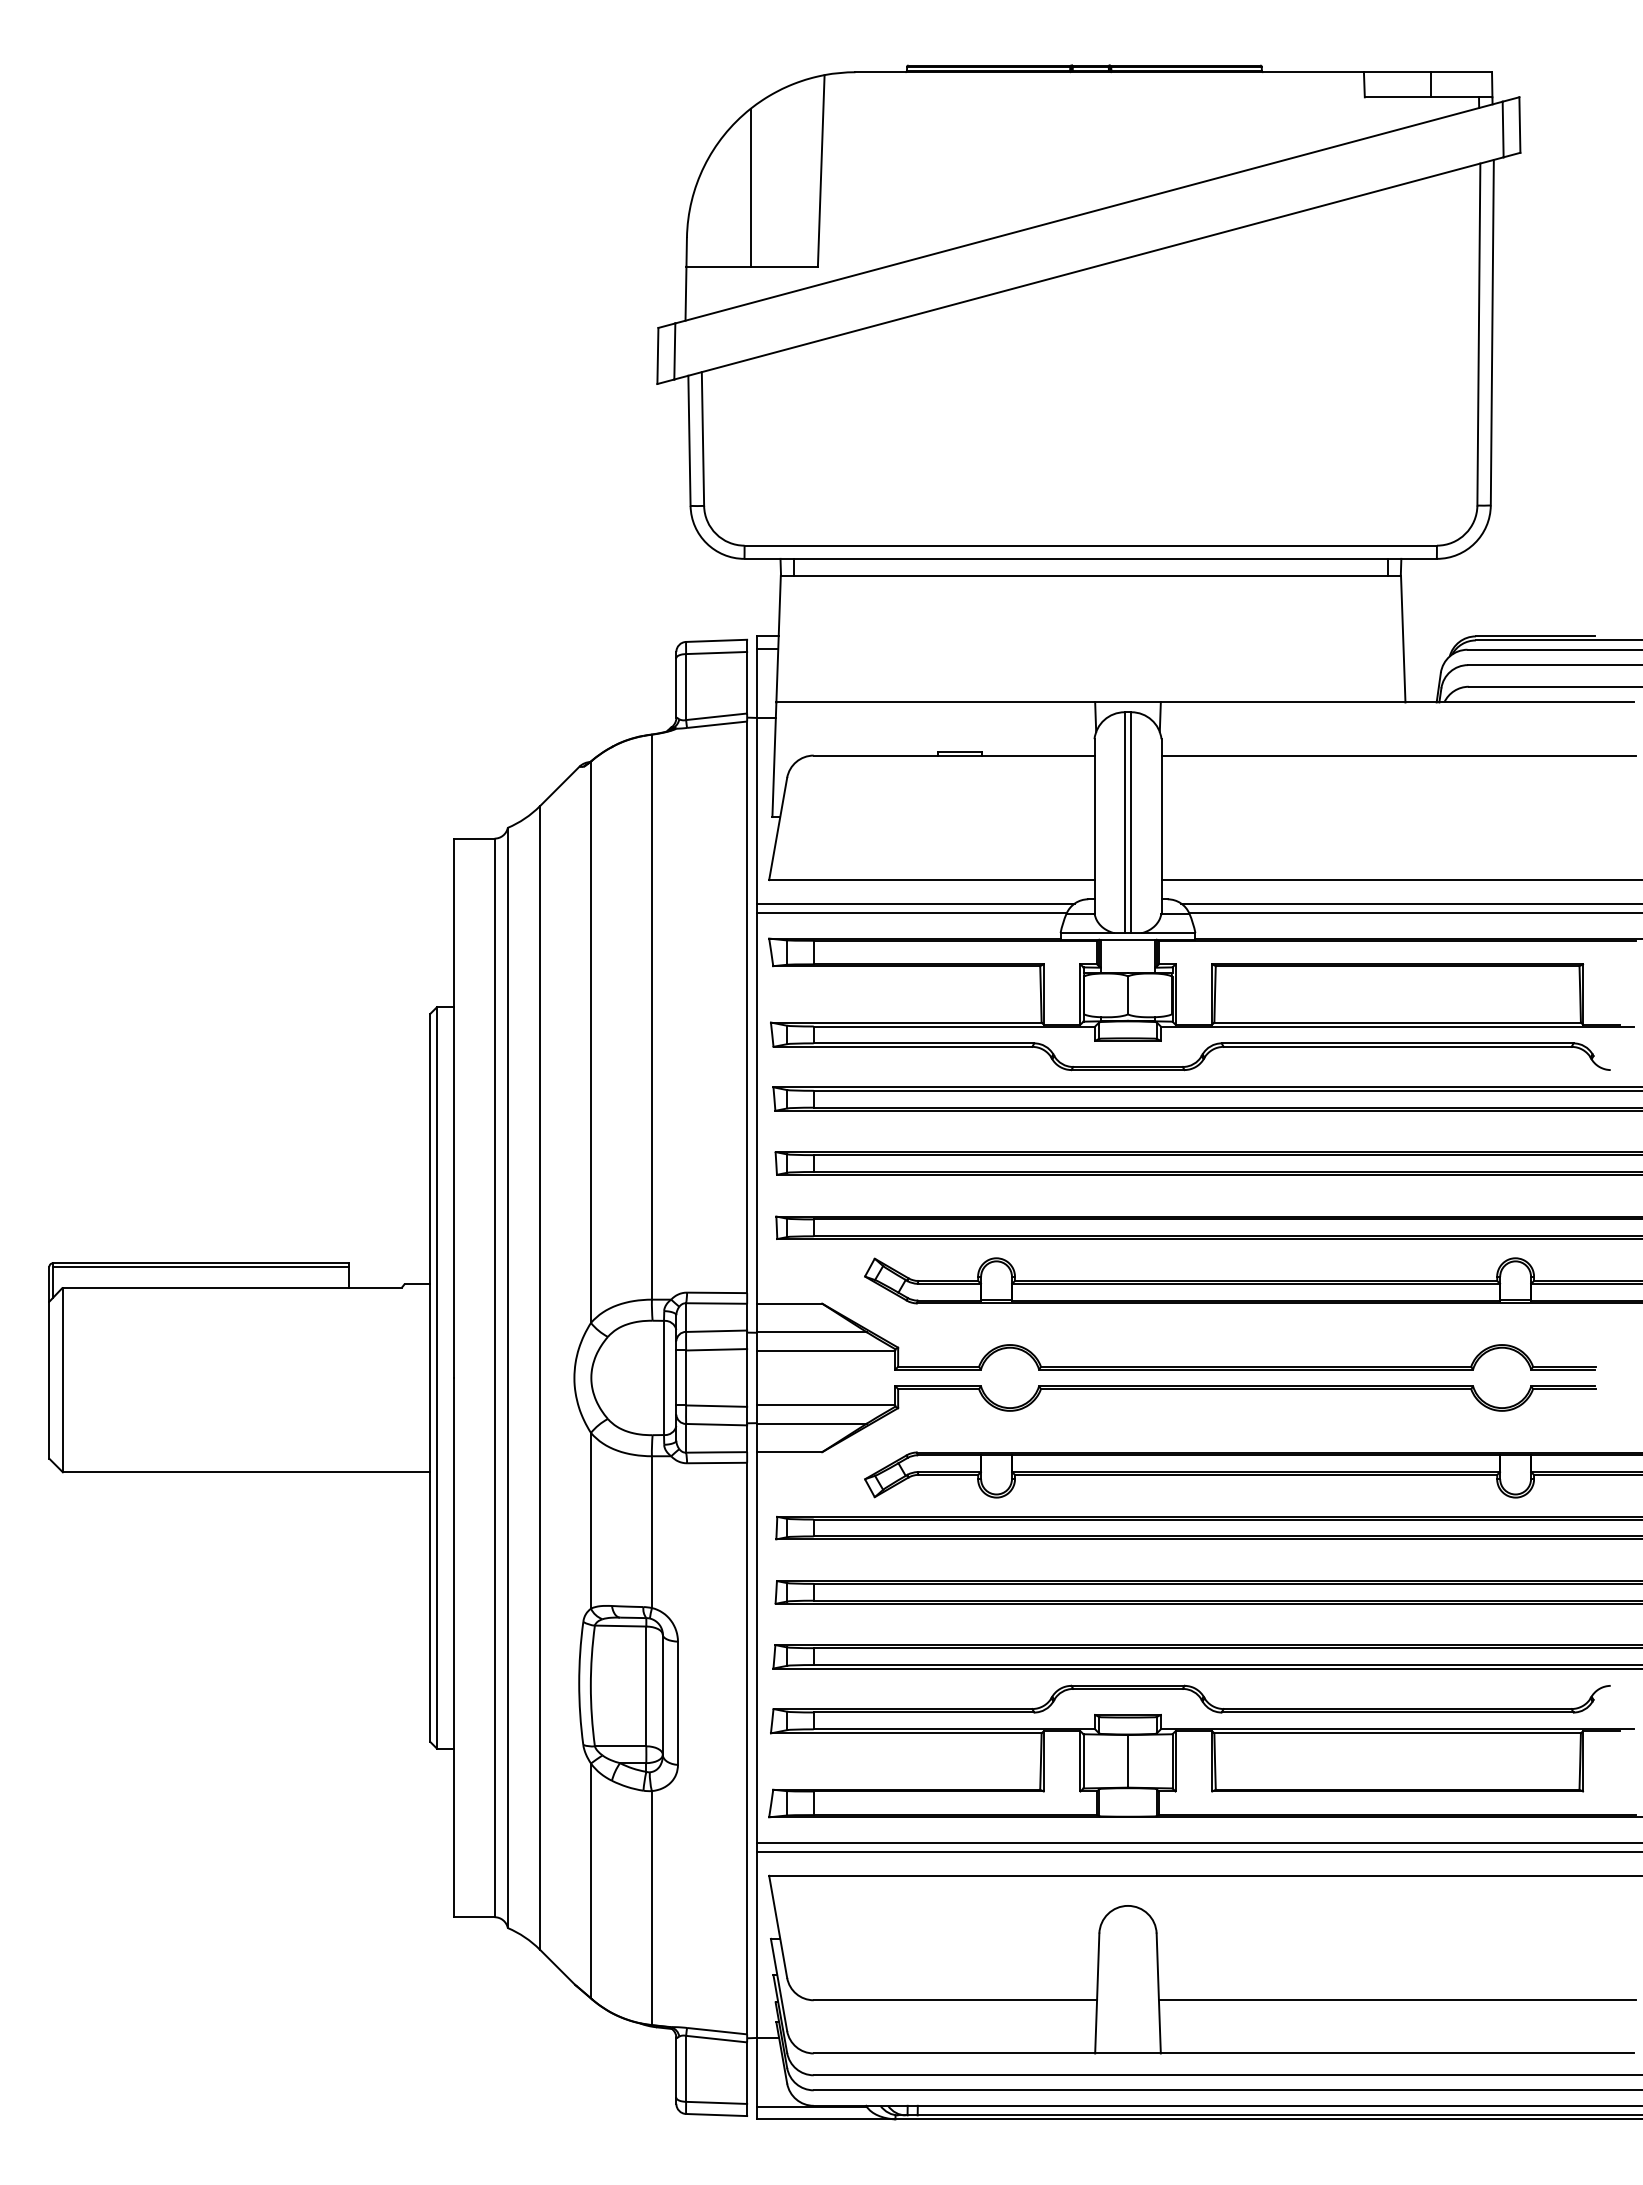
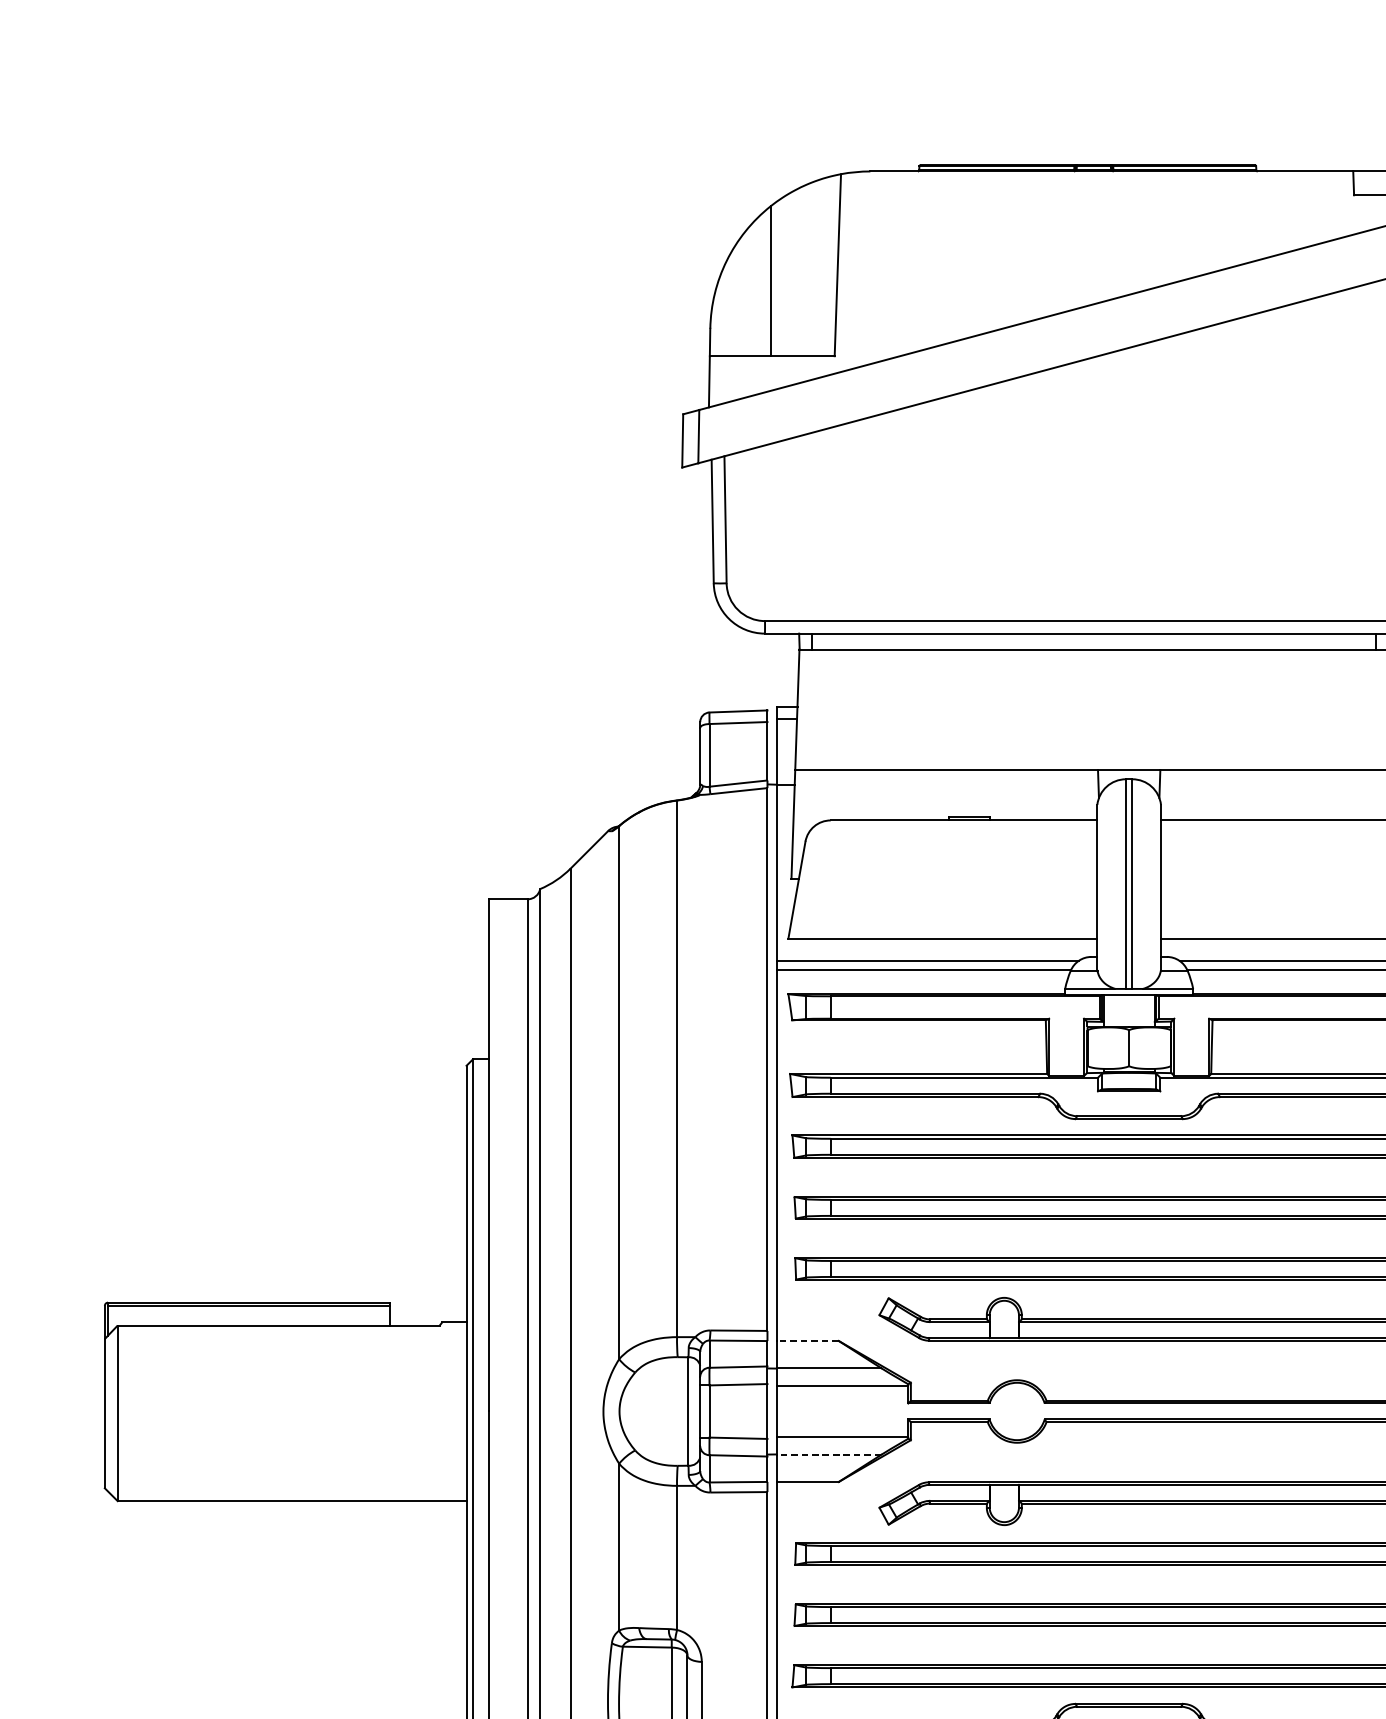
line: (789, 1303) -> (807, 1340), solid -> dashed
line: (812, 1423) -> (829, 1454), solid -> dashed

